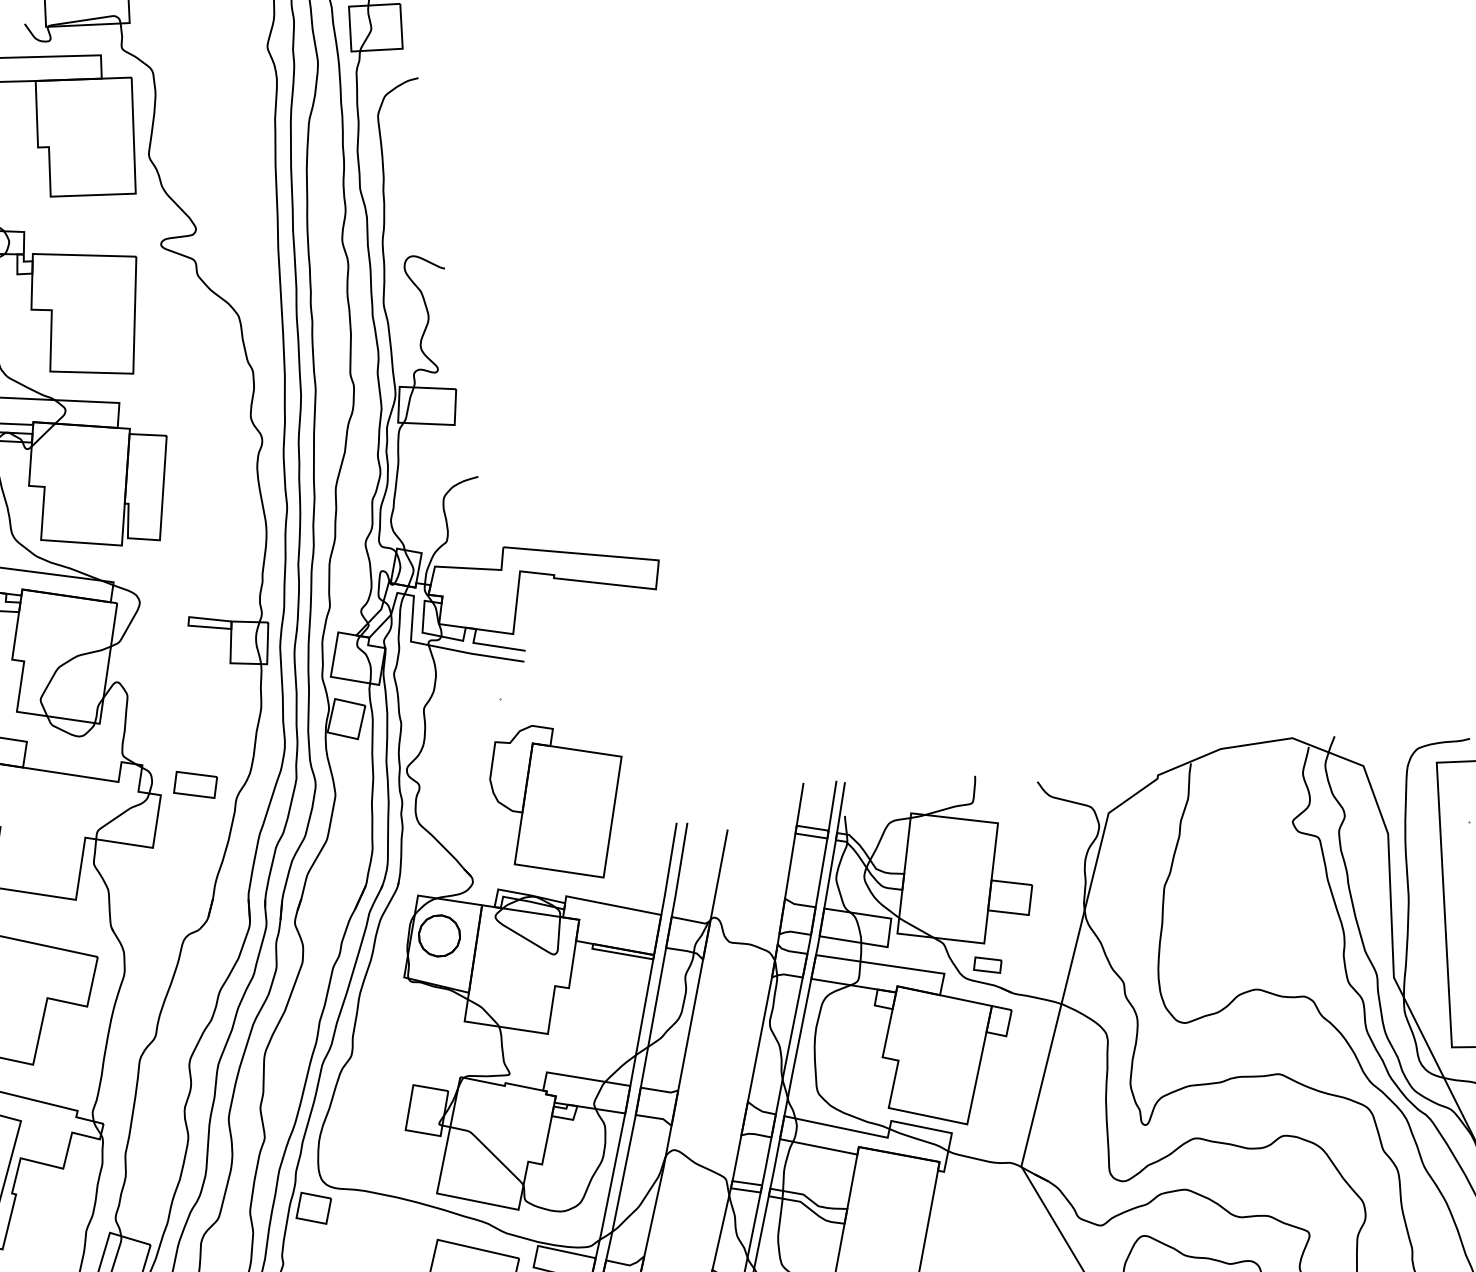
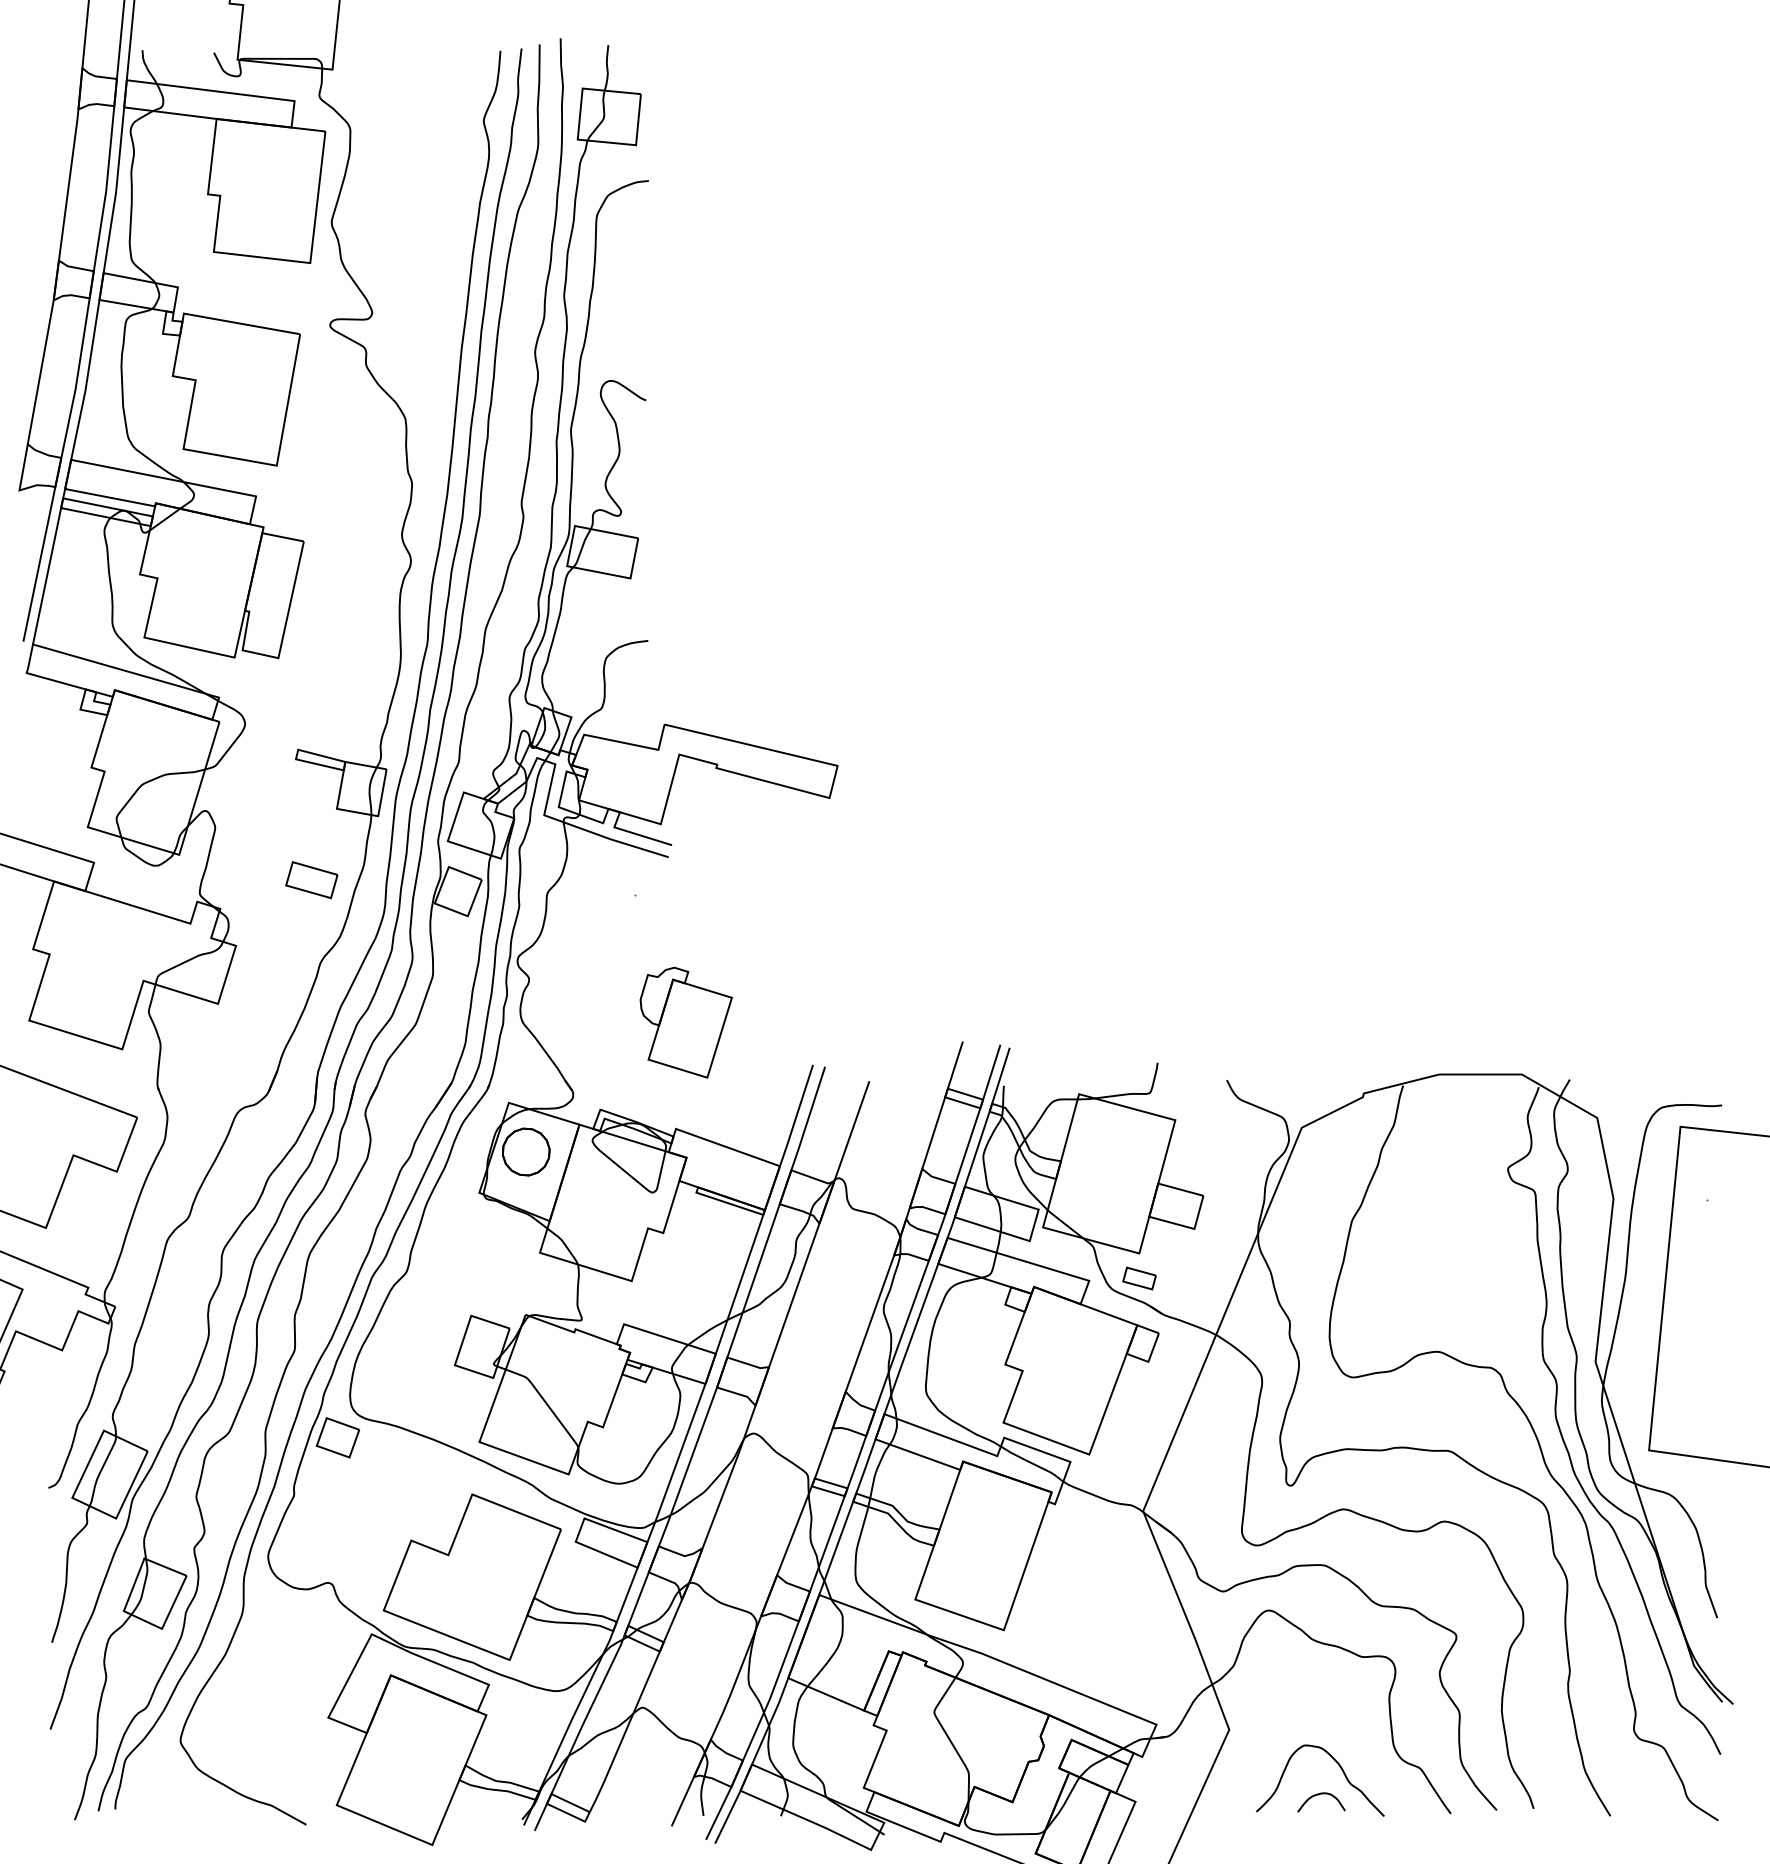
part: (195, 785) -> (311, 880), moved
part: (561, 802) -> (686, 1022), size x0.6

